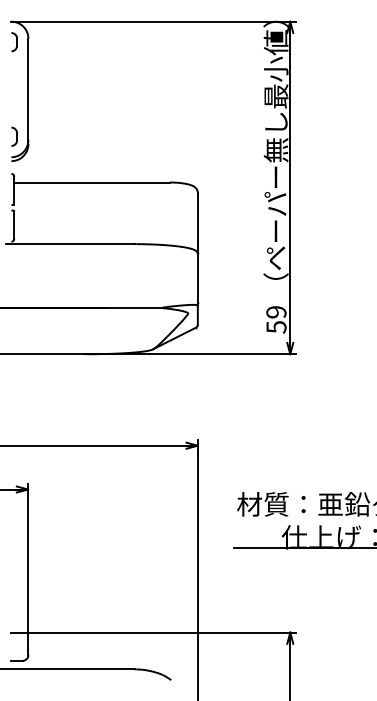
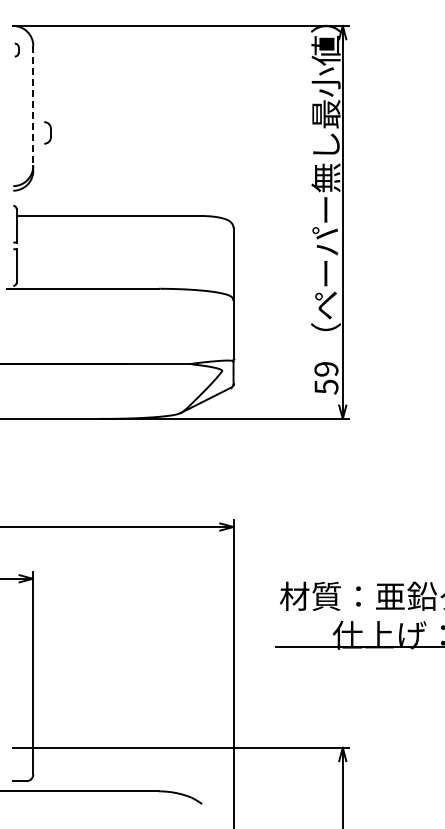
part: (14, 41) -> (16, 49), size x0.6
line: (28, 89) -> (33, 105), solid -> dashed
part: (14, 136) -> (47, 132), moved

